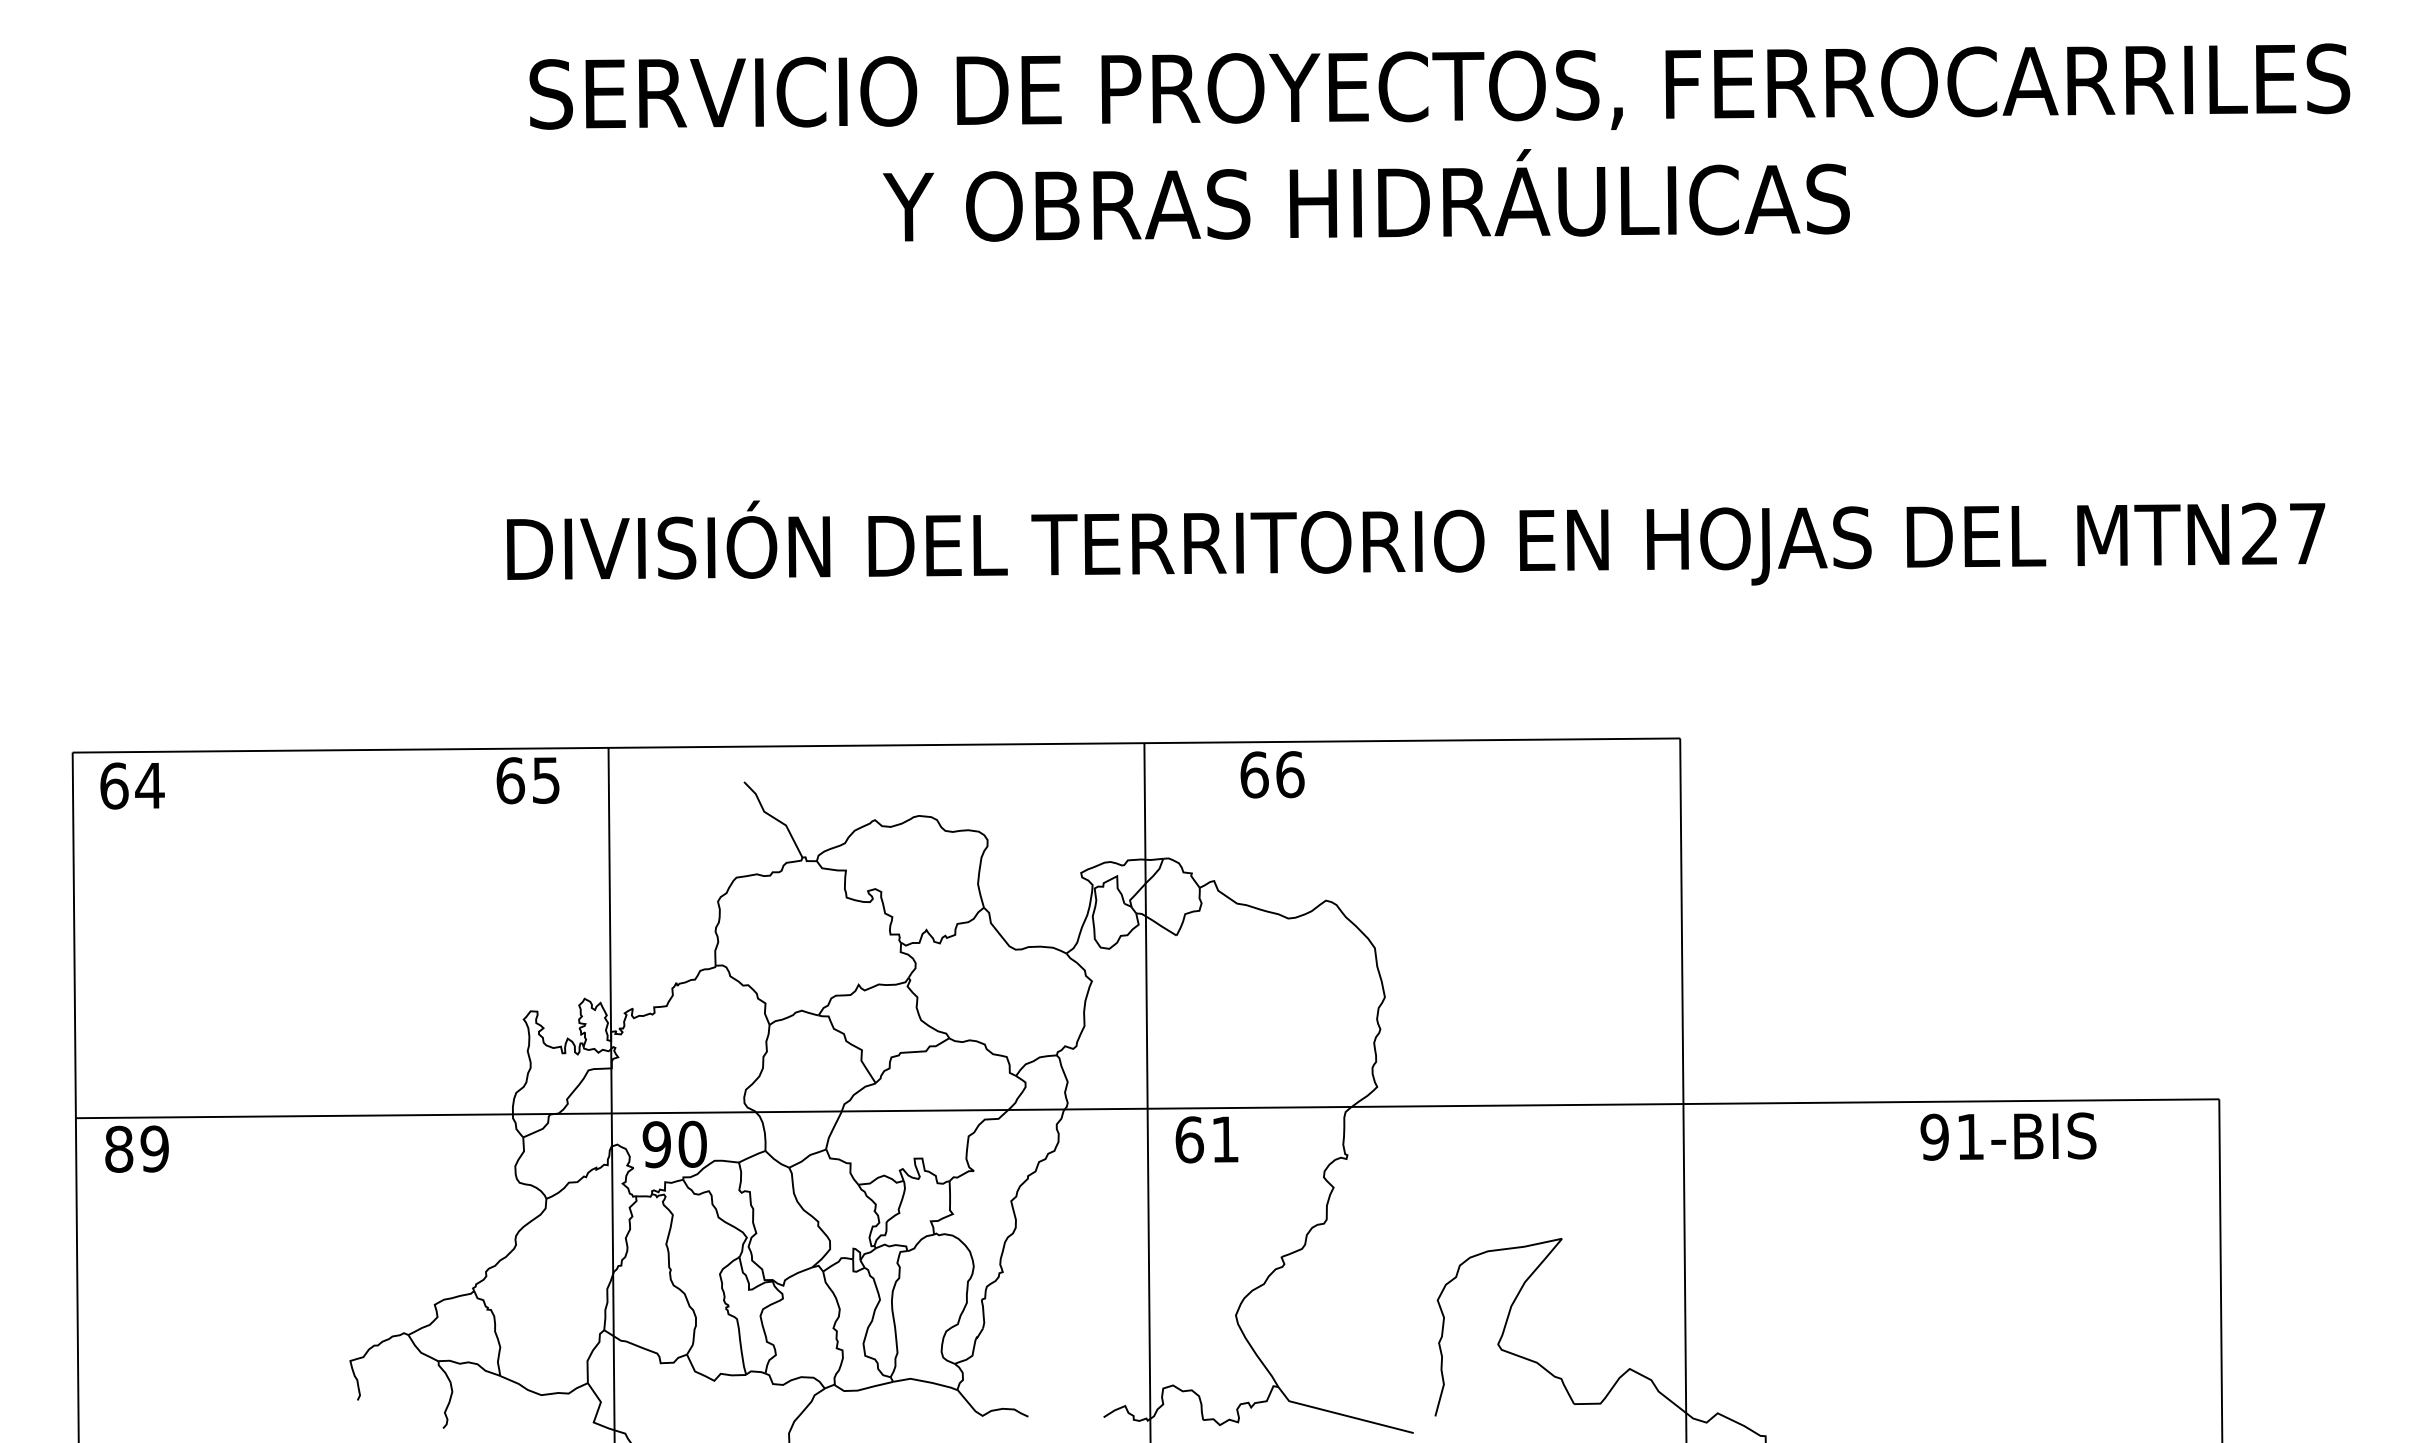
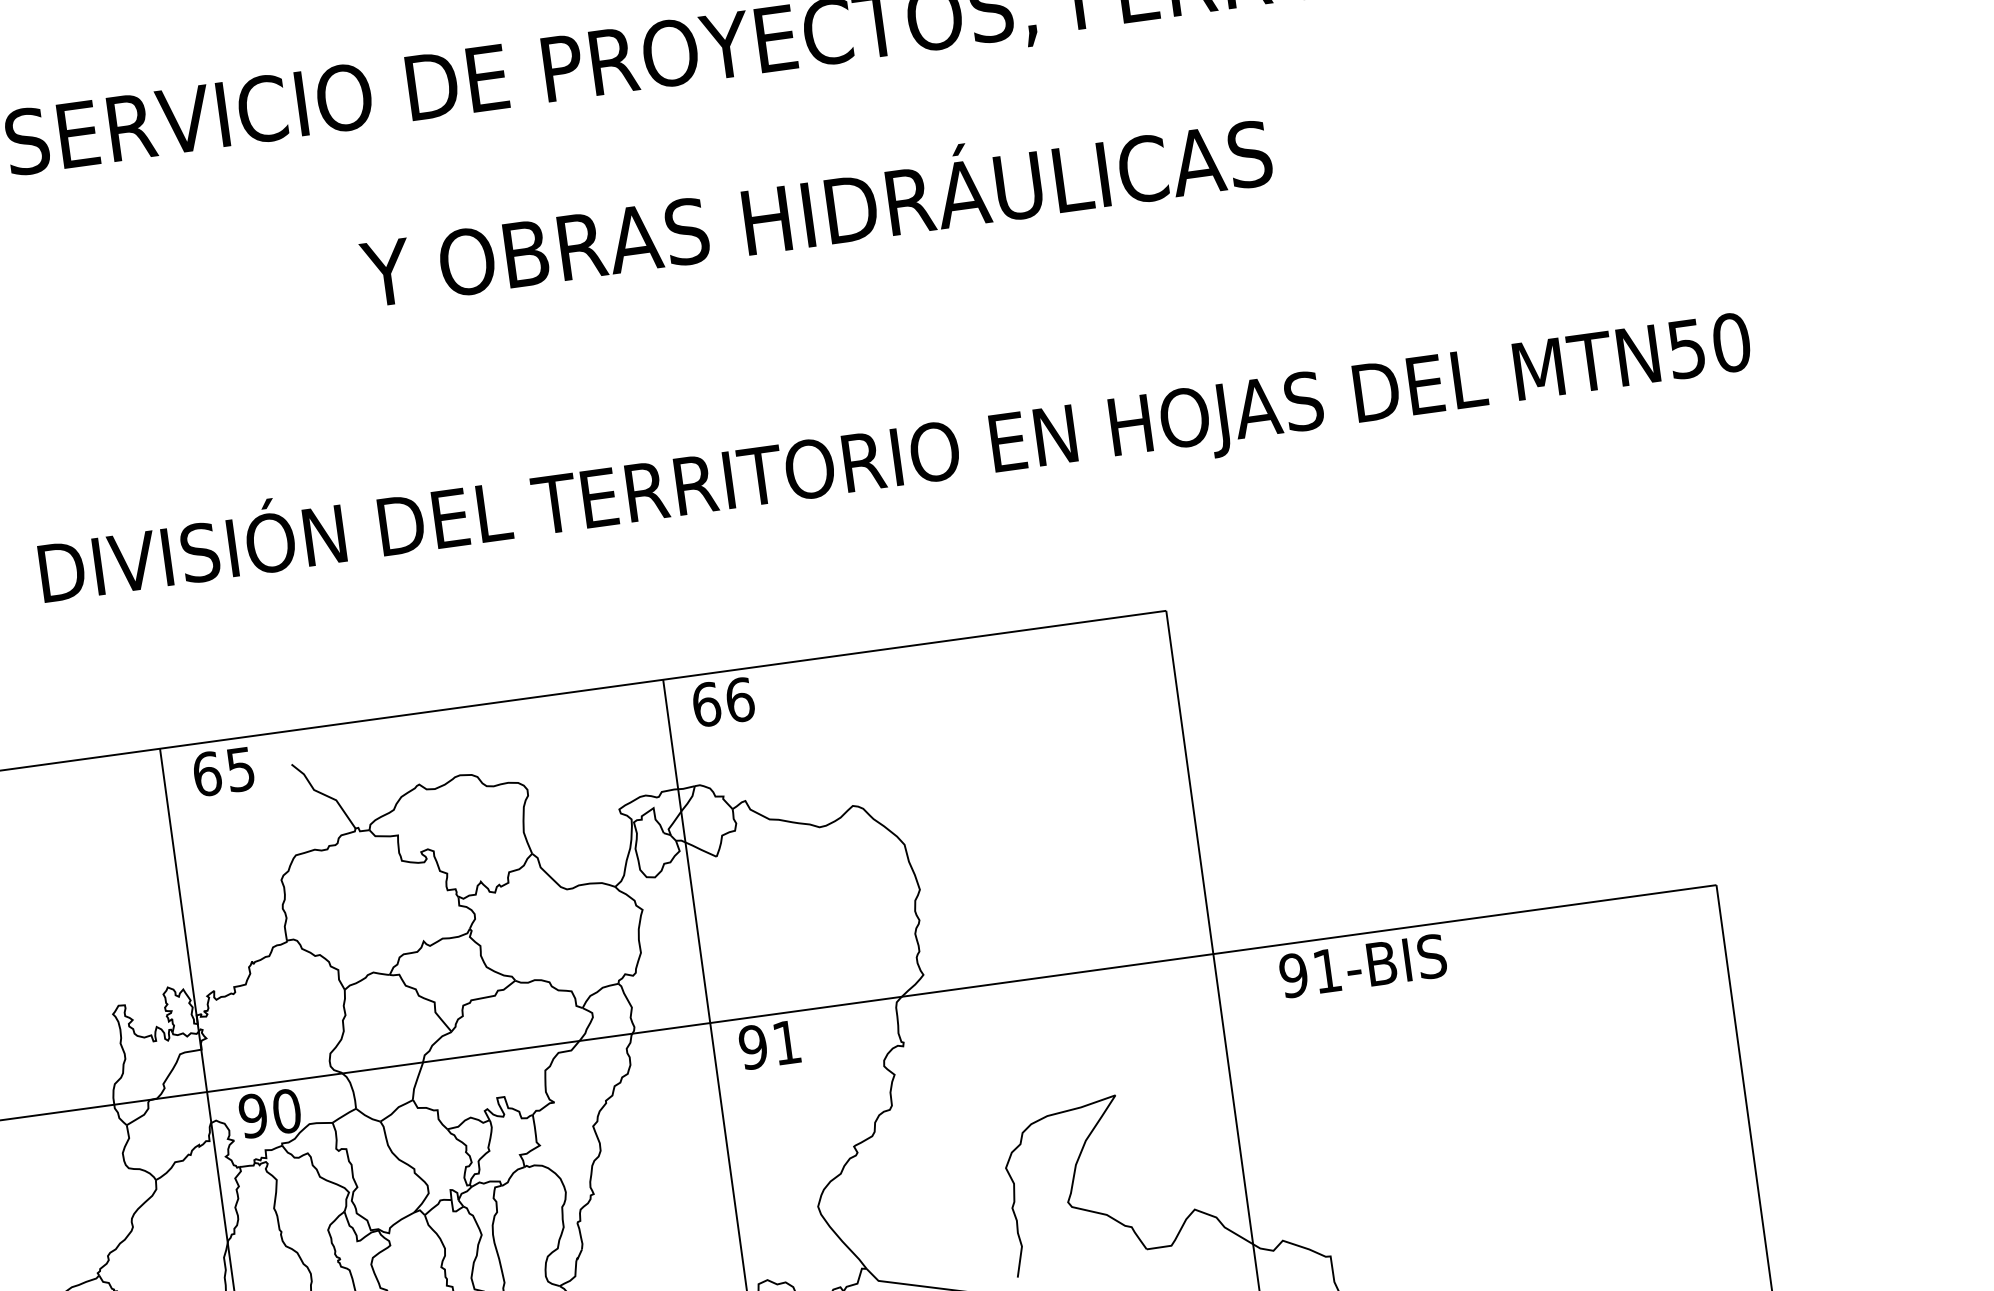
text: (1365, 195) -> (814, 206), moved
text: (2284, 533) -> (1709, 345), MTN27 -> MTN50
text: (1272, 774) -> (723, 702), moved
text: (527, 780) -> (223, 771), moved
text: (2008, 1136) -> (1363, 965), moved
text: (1189, 1139) -> (753, 1046), 61 -> 91

